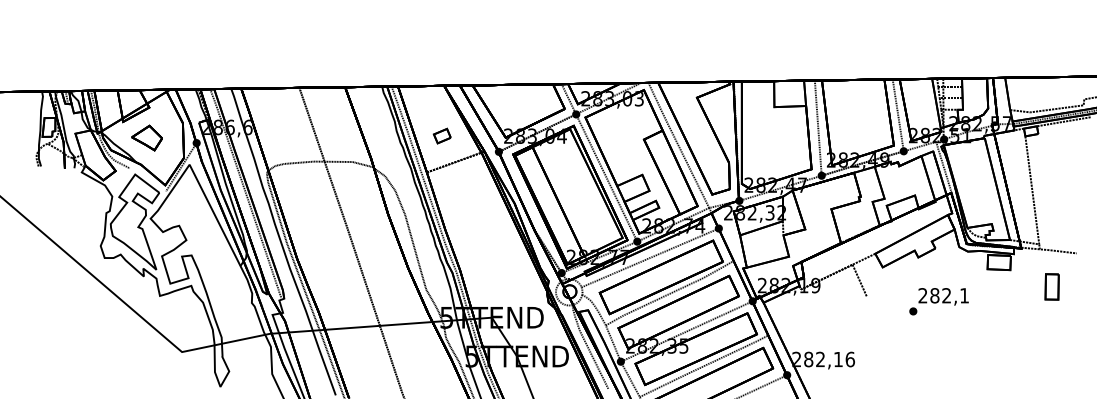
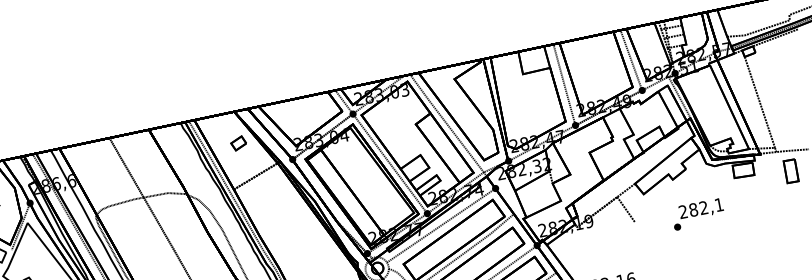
part: (441, 135) -> (237, 143), moved
part: (1051, 286) -> (790, 170), moved

